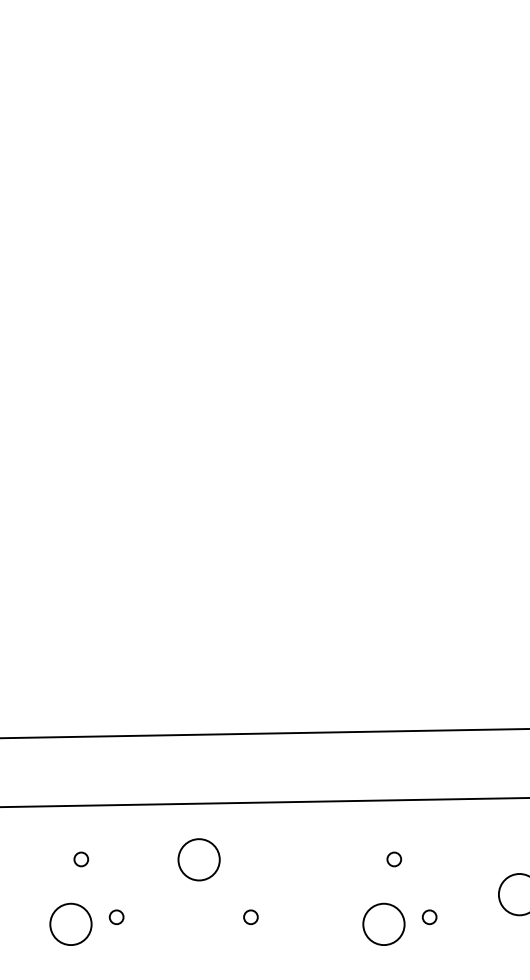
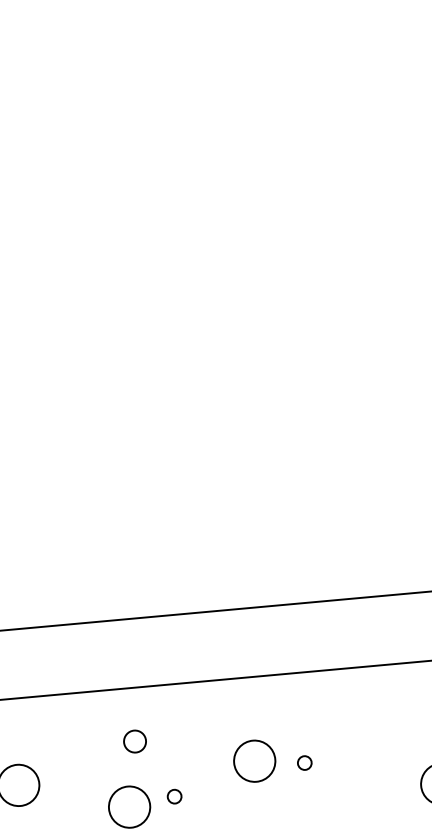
circle: (81, 859) -> (135, 741), size x1.6
circle: (198, 859) -> (254, 760), moved
circle: (250, 917) -> (304, 763), moved

